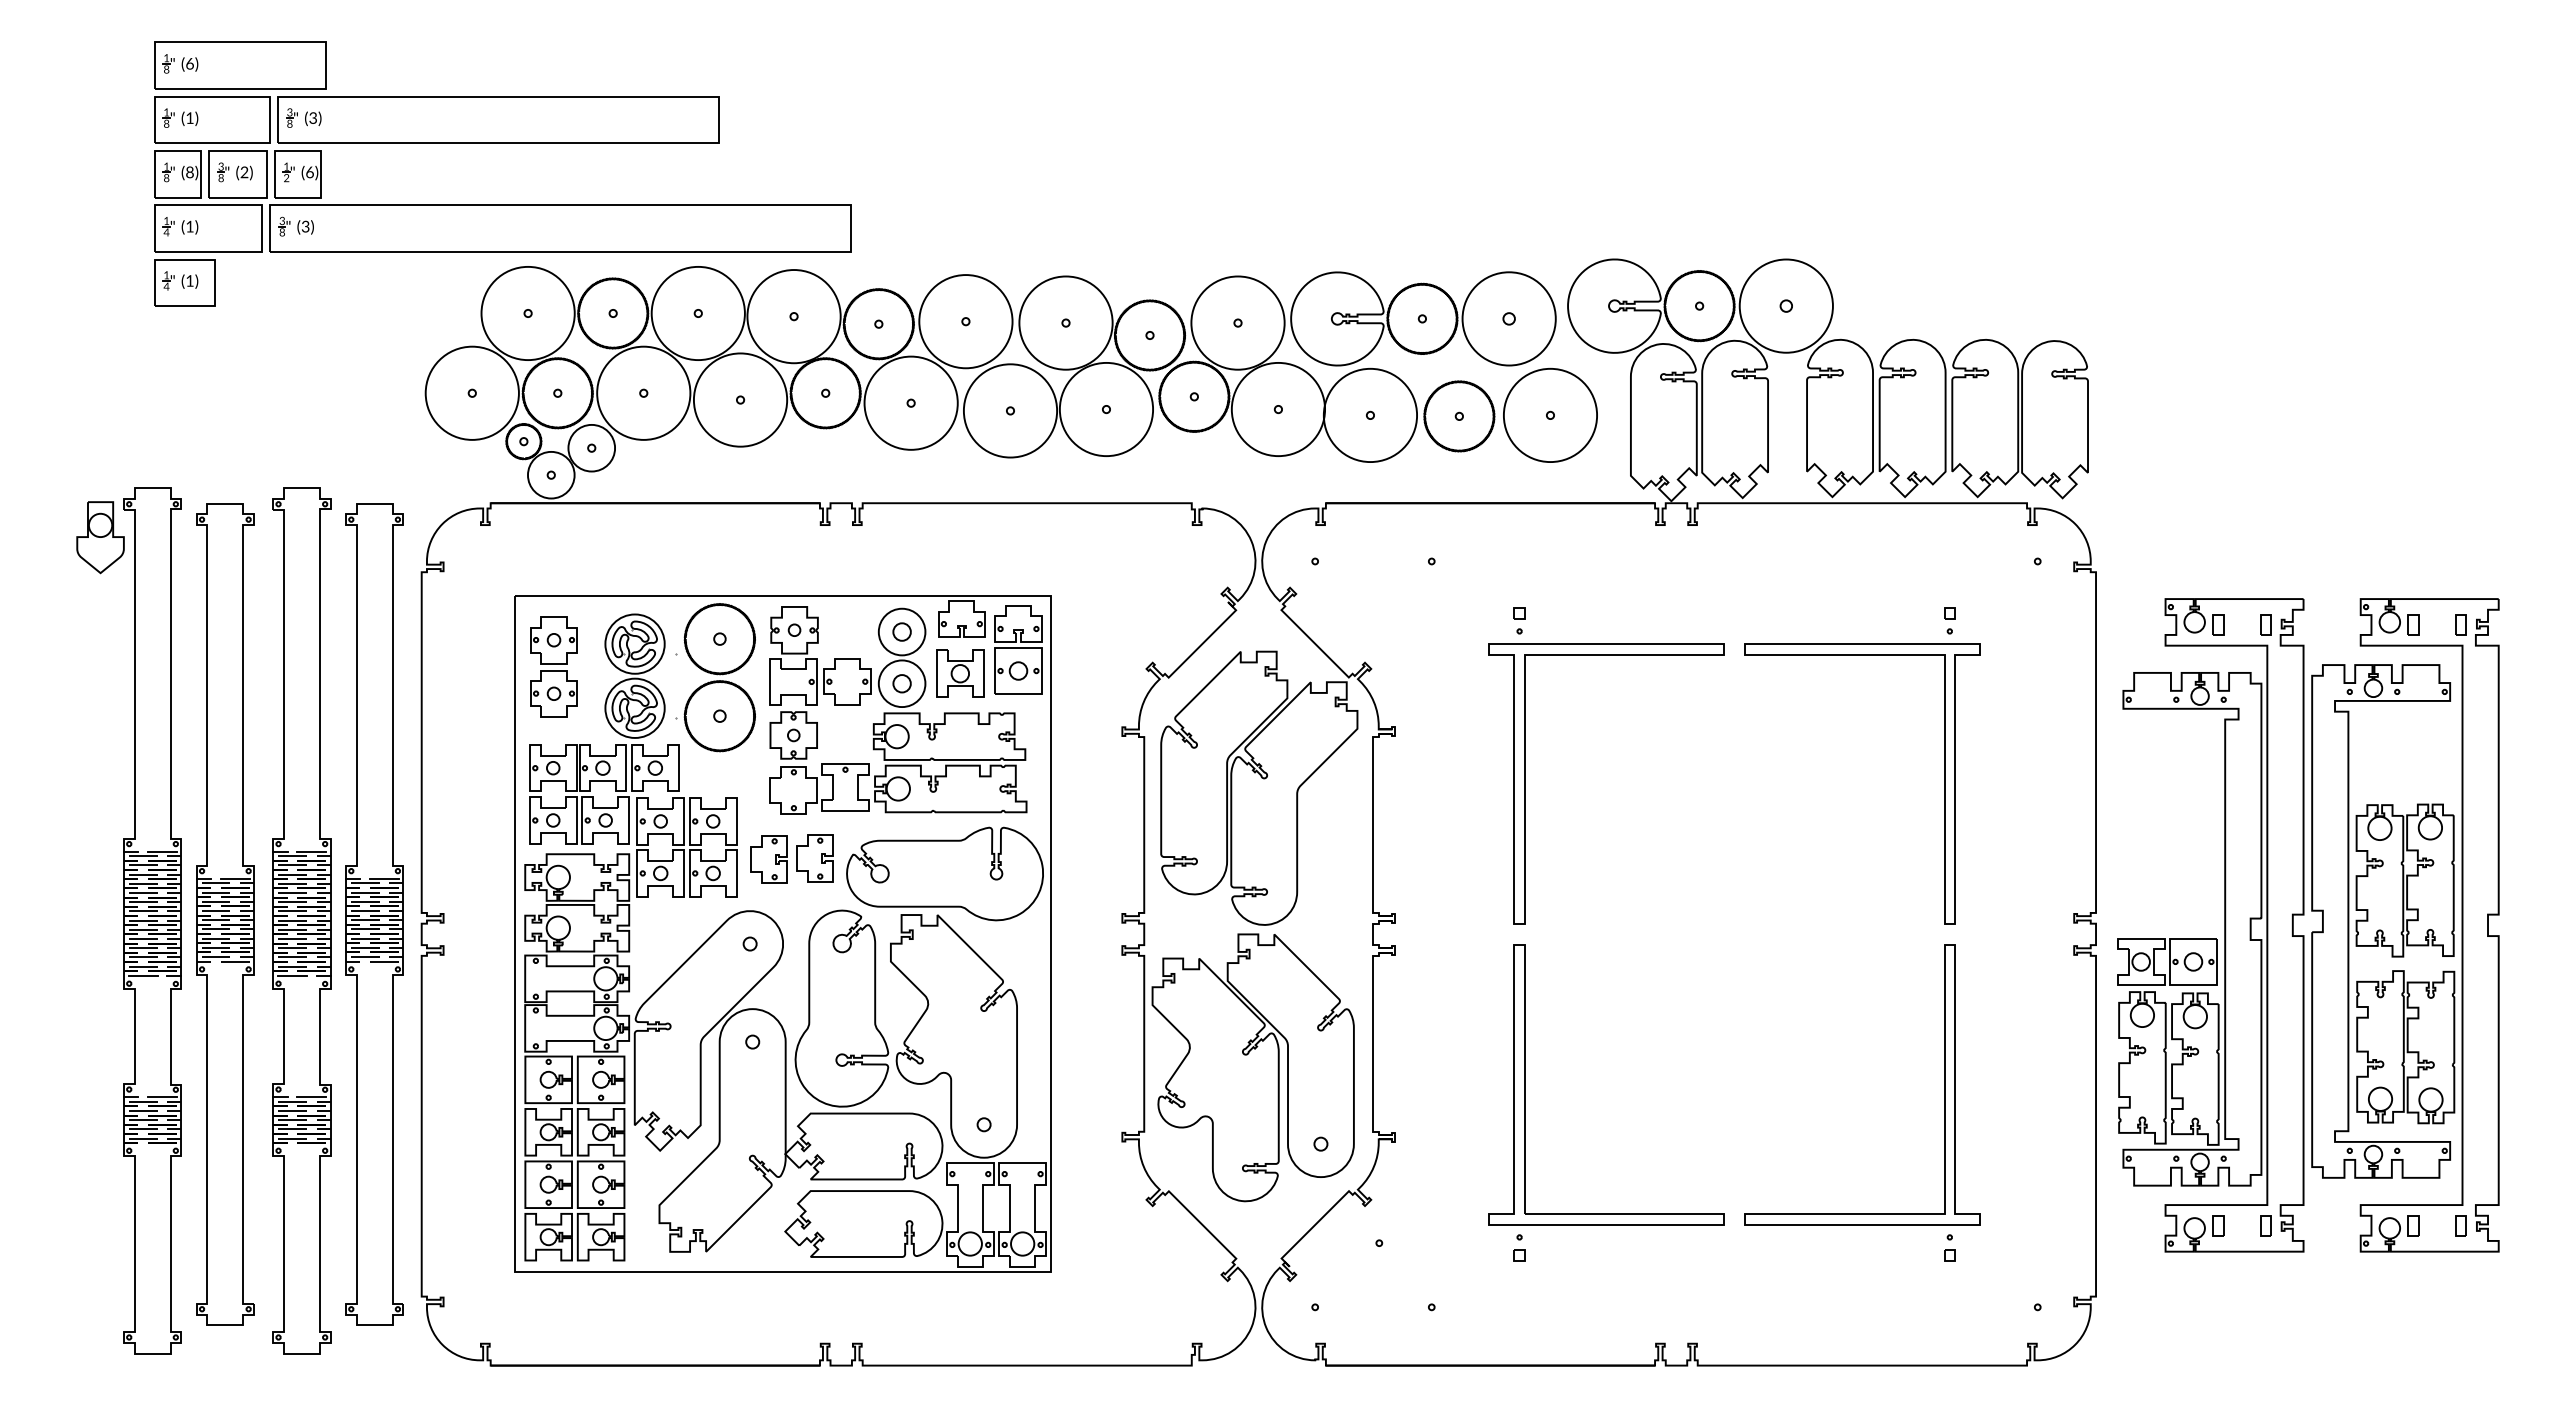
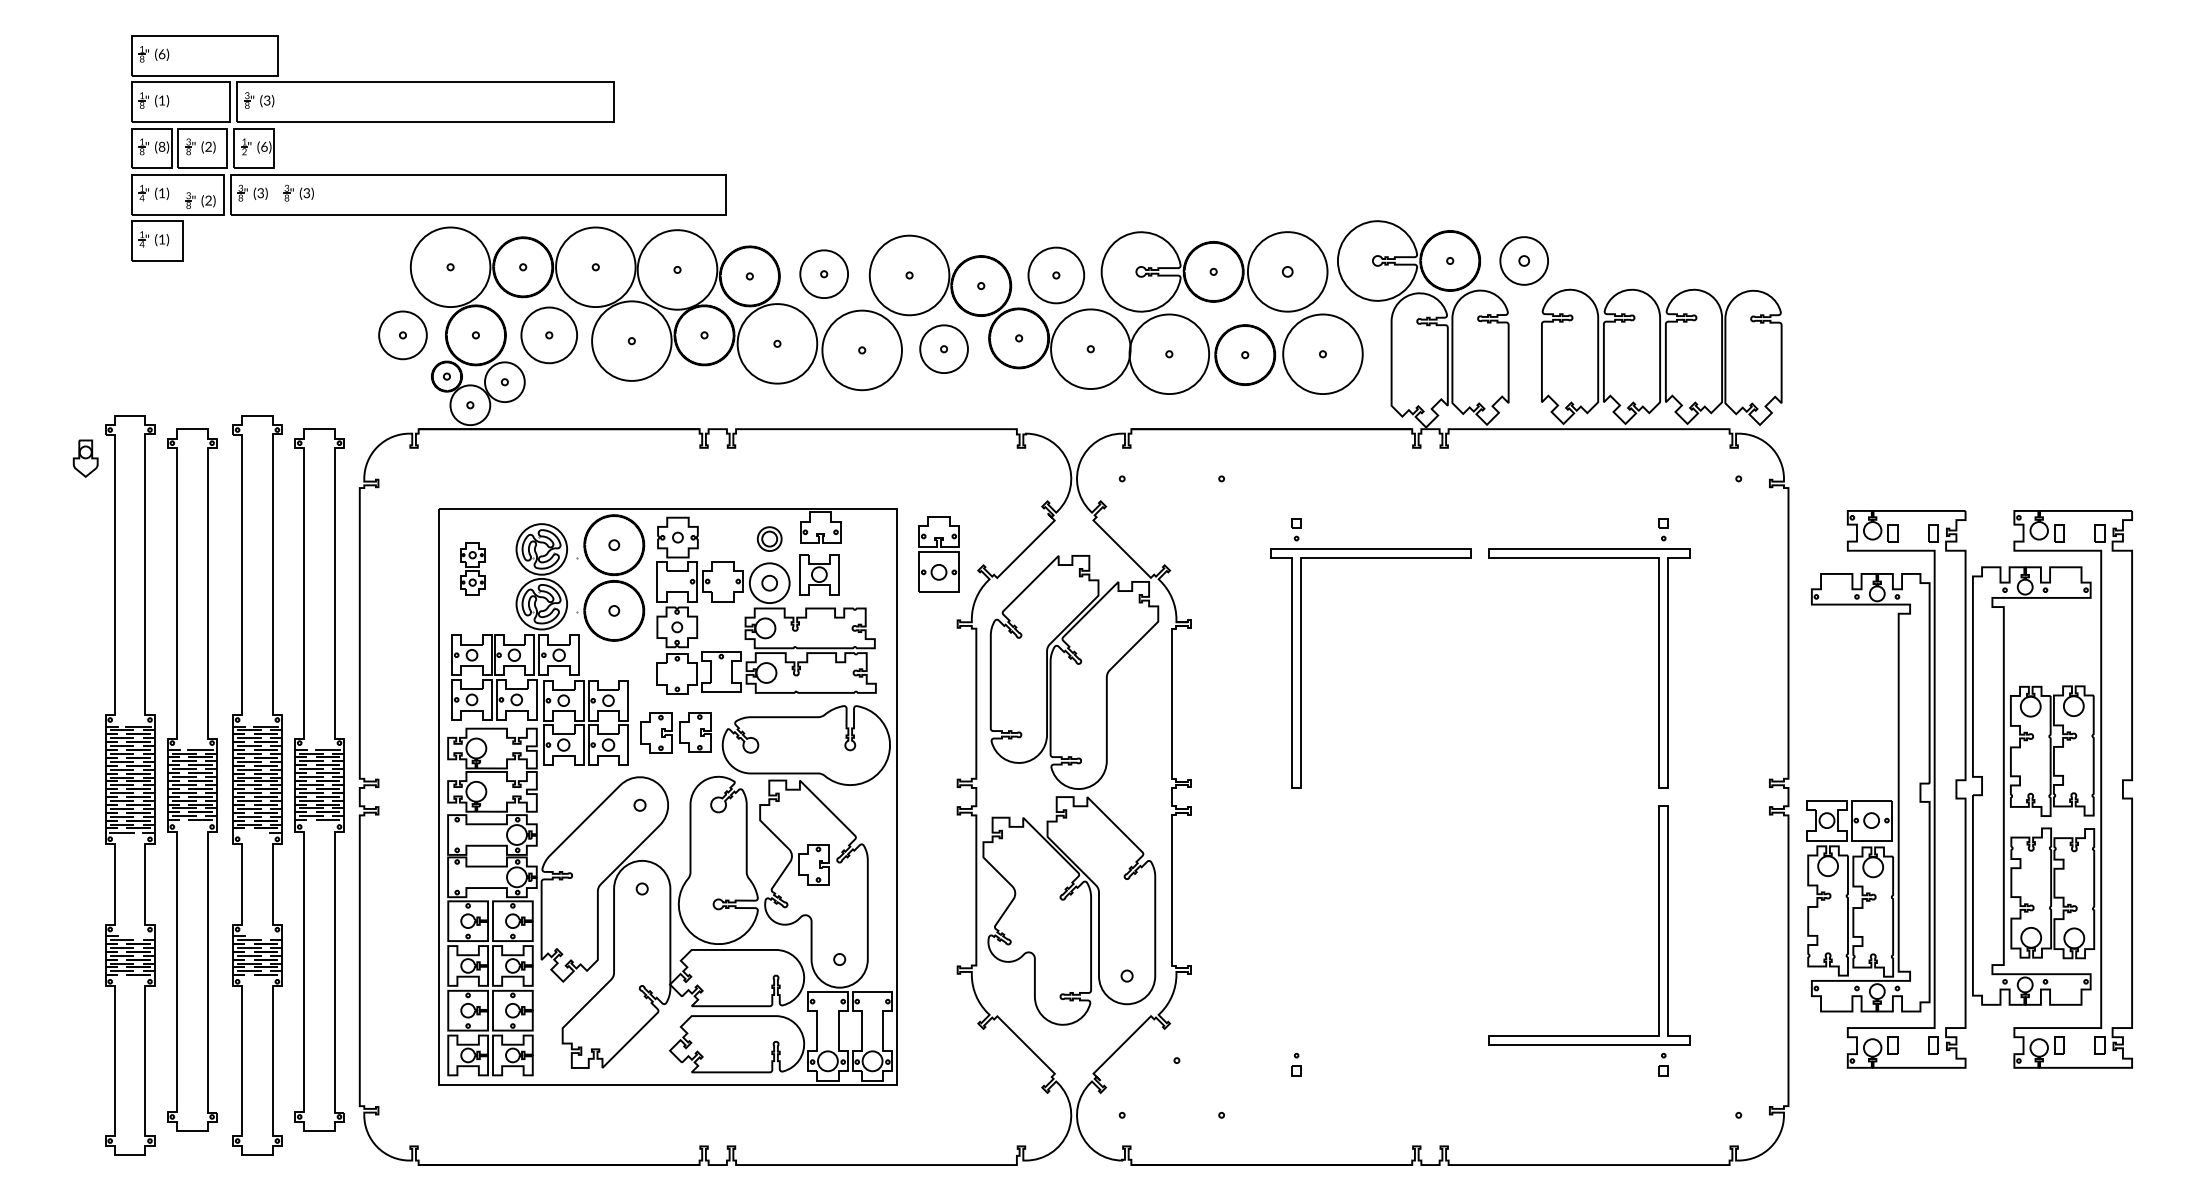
part: (349, 226) -> (298, 193), added
part: (234, 235) -> (200, 200), added
circle: (1785, 305) -> (1523, 260), size x0.6
circle: (965, 321) -> (823, 274), size x0.6
circle: (1237, 322) -> (1055, 274), size x0.7
circle: (471, 392) -> (402, 334), size x0.6
circle: (643, 392) -> (549, 334), size x0.7
circle: (1106, 409) -> (944, 349), size x0.6
part: (100, 537) -> (85, 458), size x0.6
circle: (901, 631) -> (769, 538), size x0.6
part: (1018, 649) -> (939, 553), moved
part: (553, 666) -> (472, 568), size x0.6
line: (292, 976) -> (249, 833), removed
part: (953, 1013) -> (813, 864), added
part: (1525, 1084) -> (1301, 925), removed
line: (161, 1097) -> (137, 936), removed
line: (311, 1097) -> (265, 936), removed

